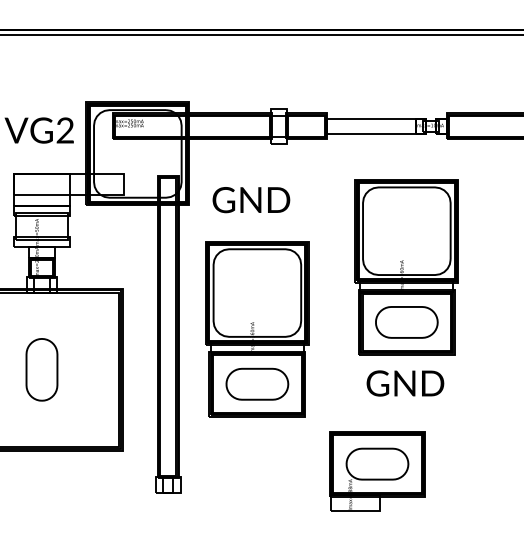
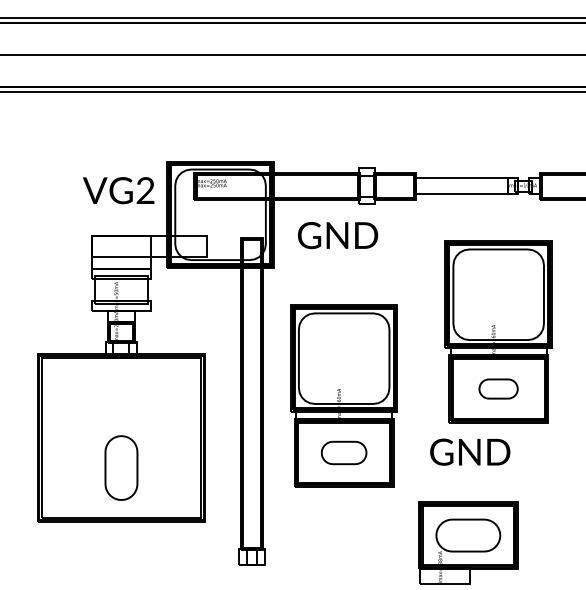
text: (251, 200) -> (338, 235), moved
part: (406, 321) -> (498, 388), size x0.6
part: (42, 369) -> (121, 467), moved
text: (405, 382) -> (470, 451), moved
part: (256, 383) -> (343, 452), size x0.7

